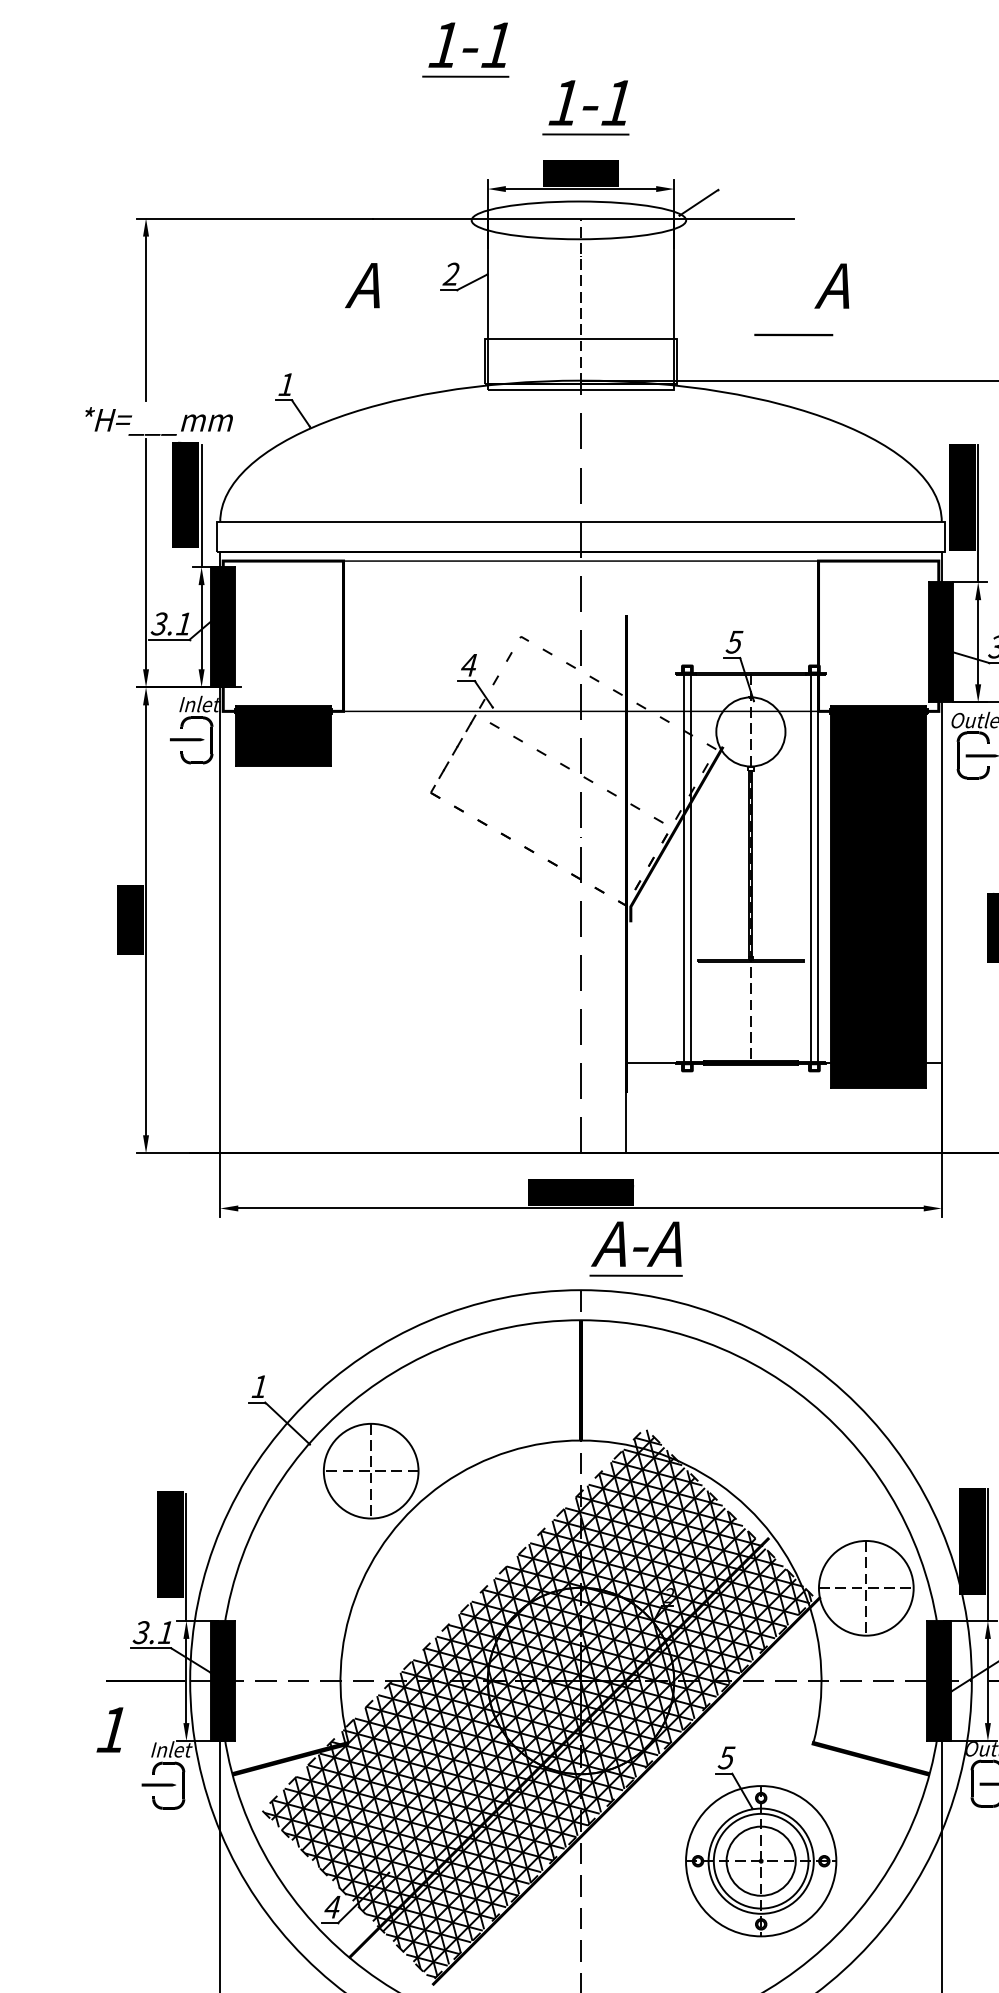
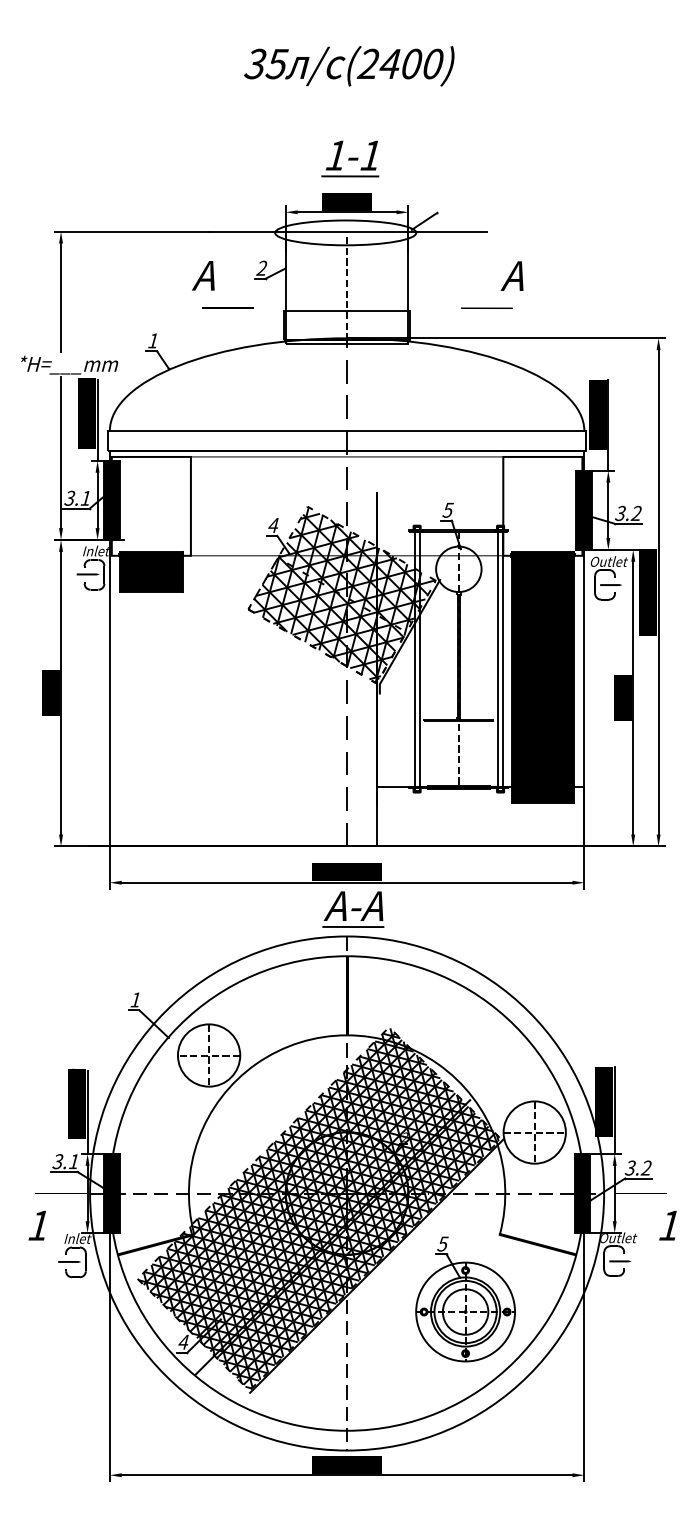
part: (466, 49) -> (271, 120), removed
line: (399, 333) -> (227, 307), added
hatch: (574, 770) -> (342, 594), added
part: (636, 1249) -> (353, 909), moved

